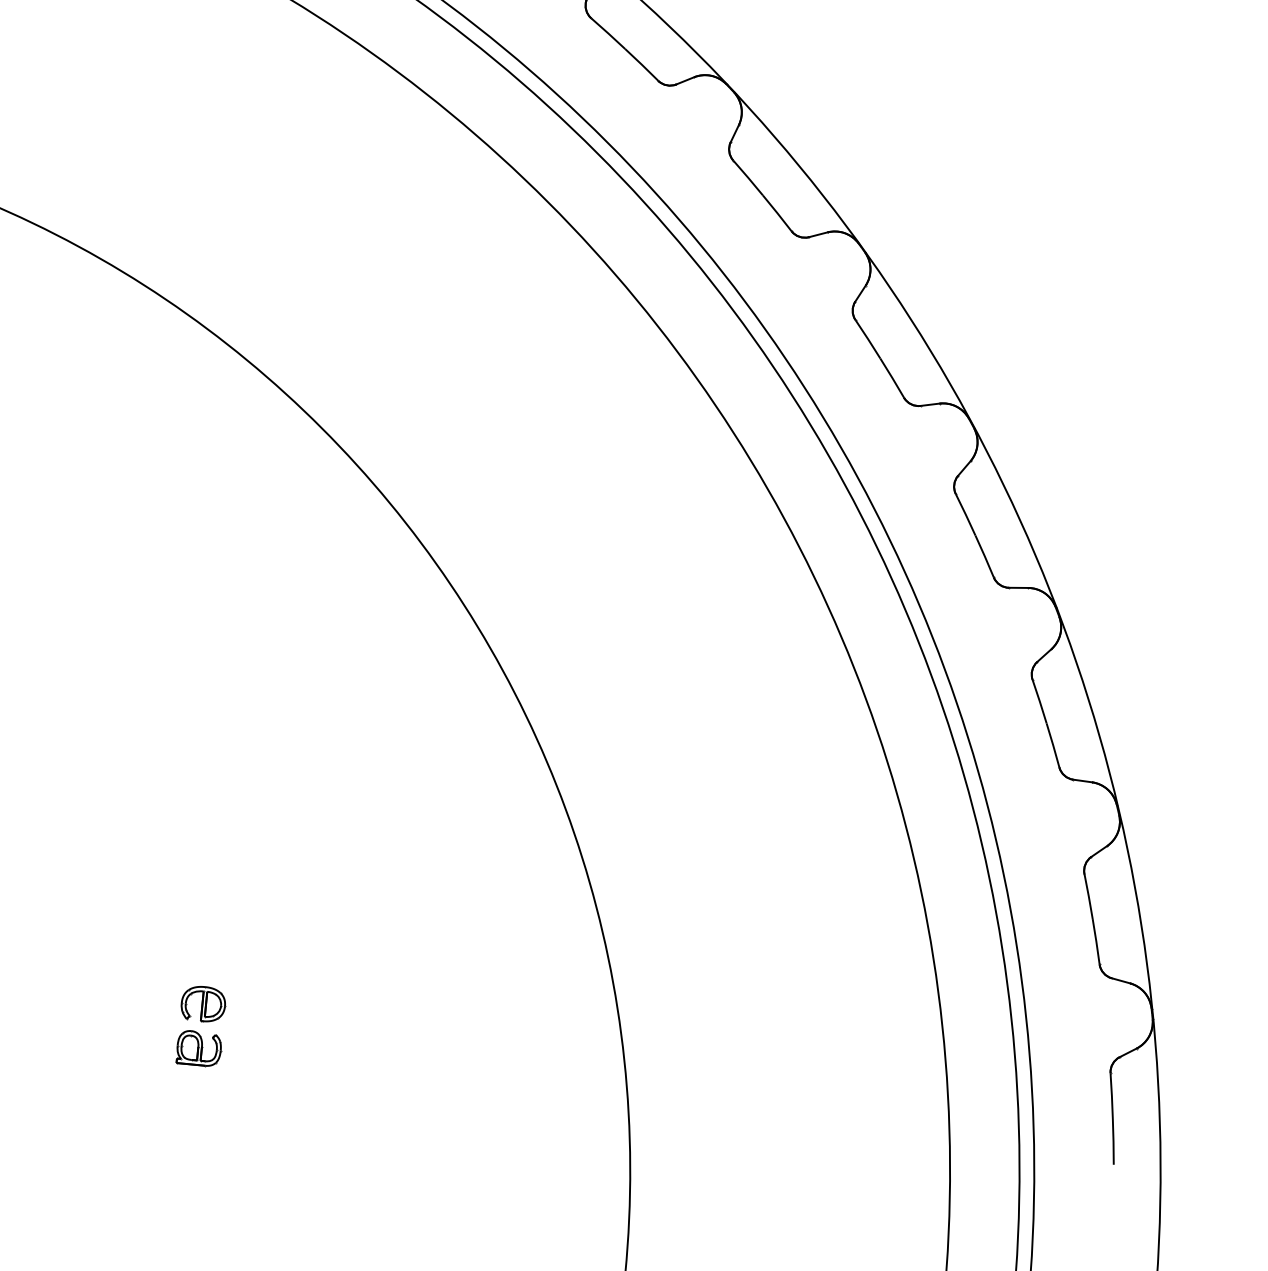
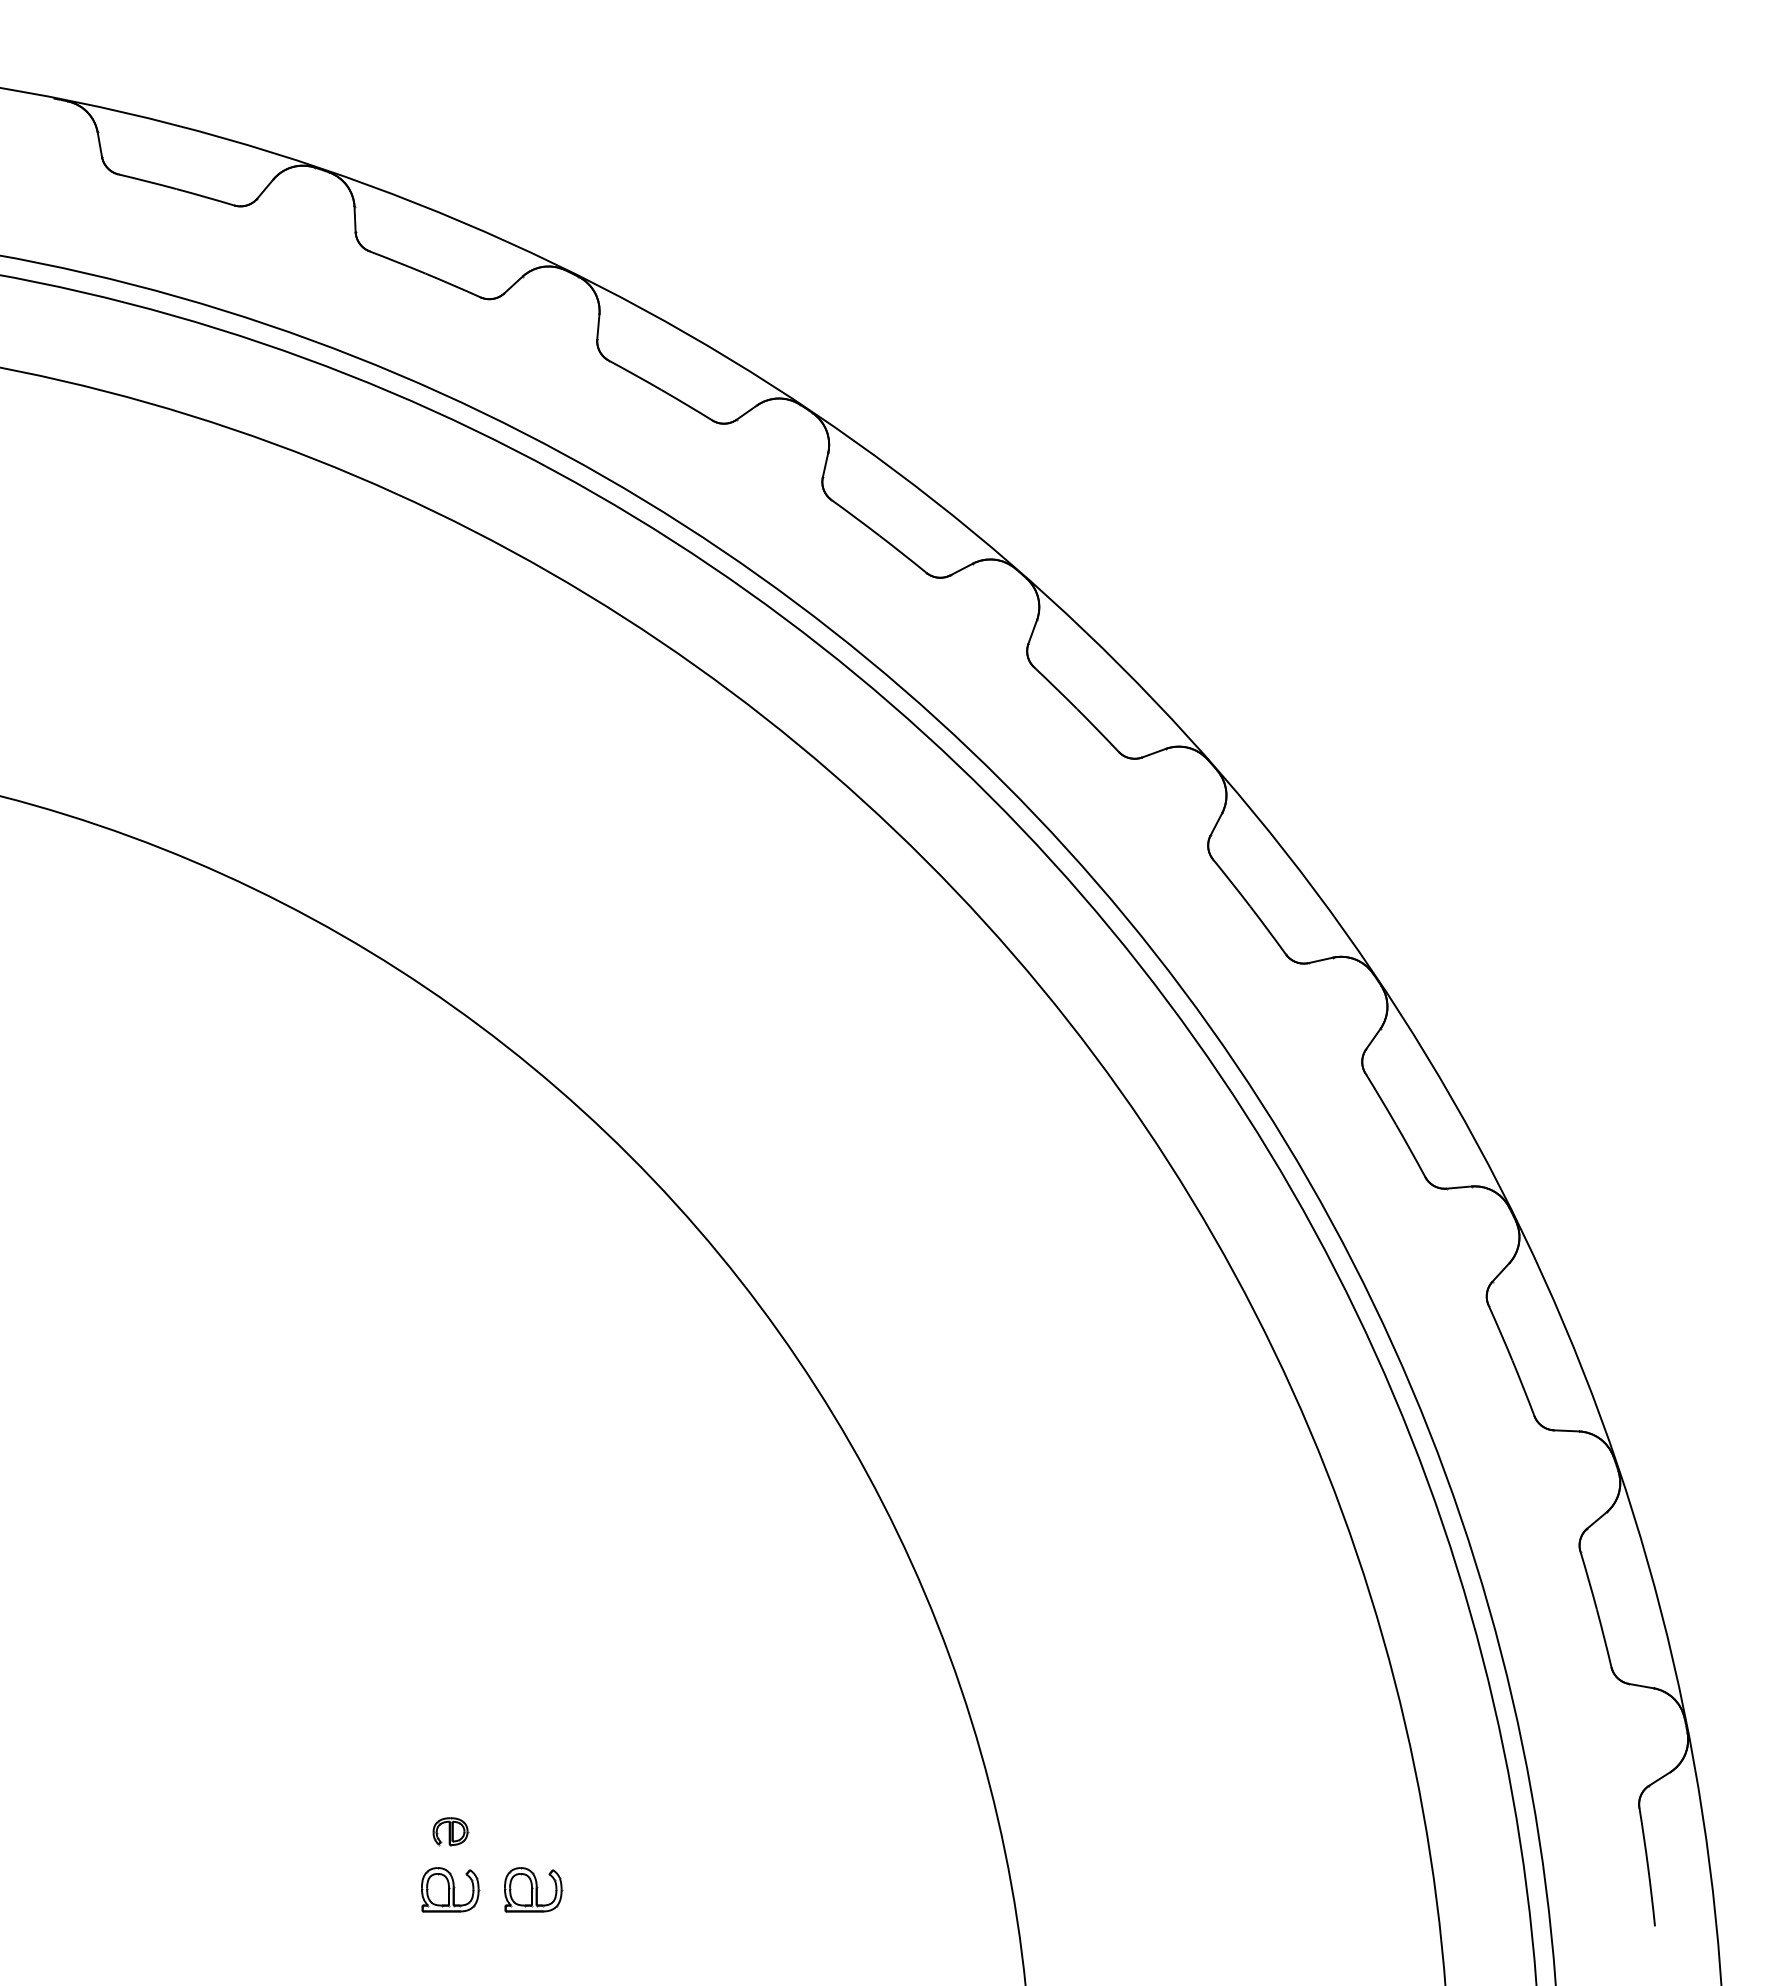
part: (203, 1004) -> (450, 1831), size x0.6
part: (262, 1054) -> (533, 1889), added

